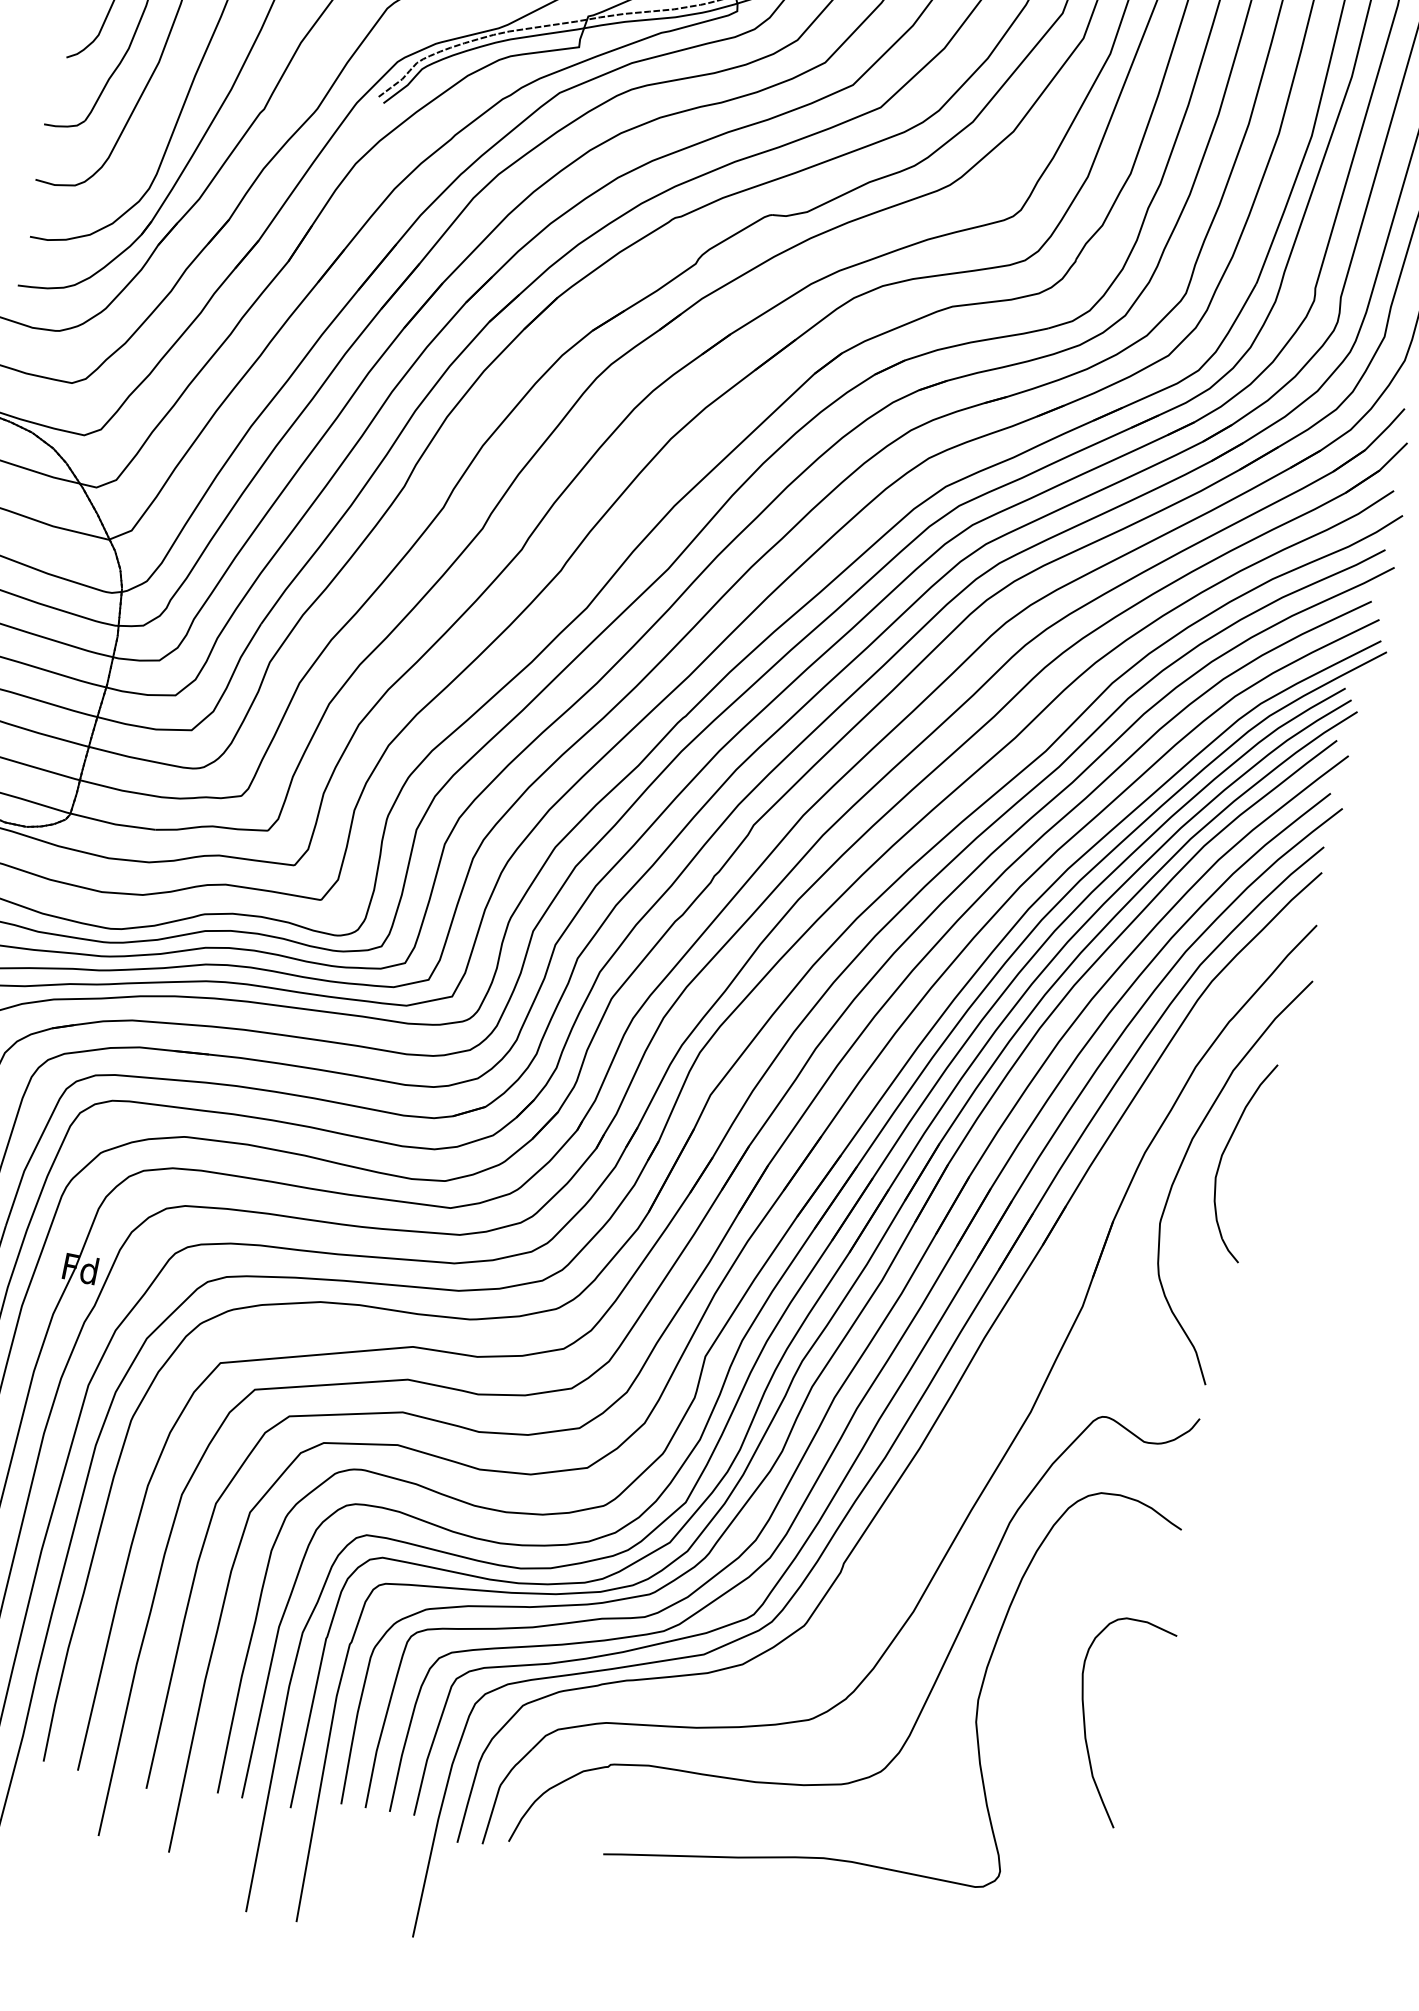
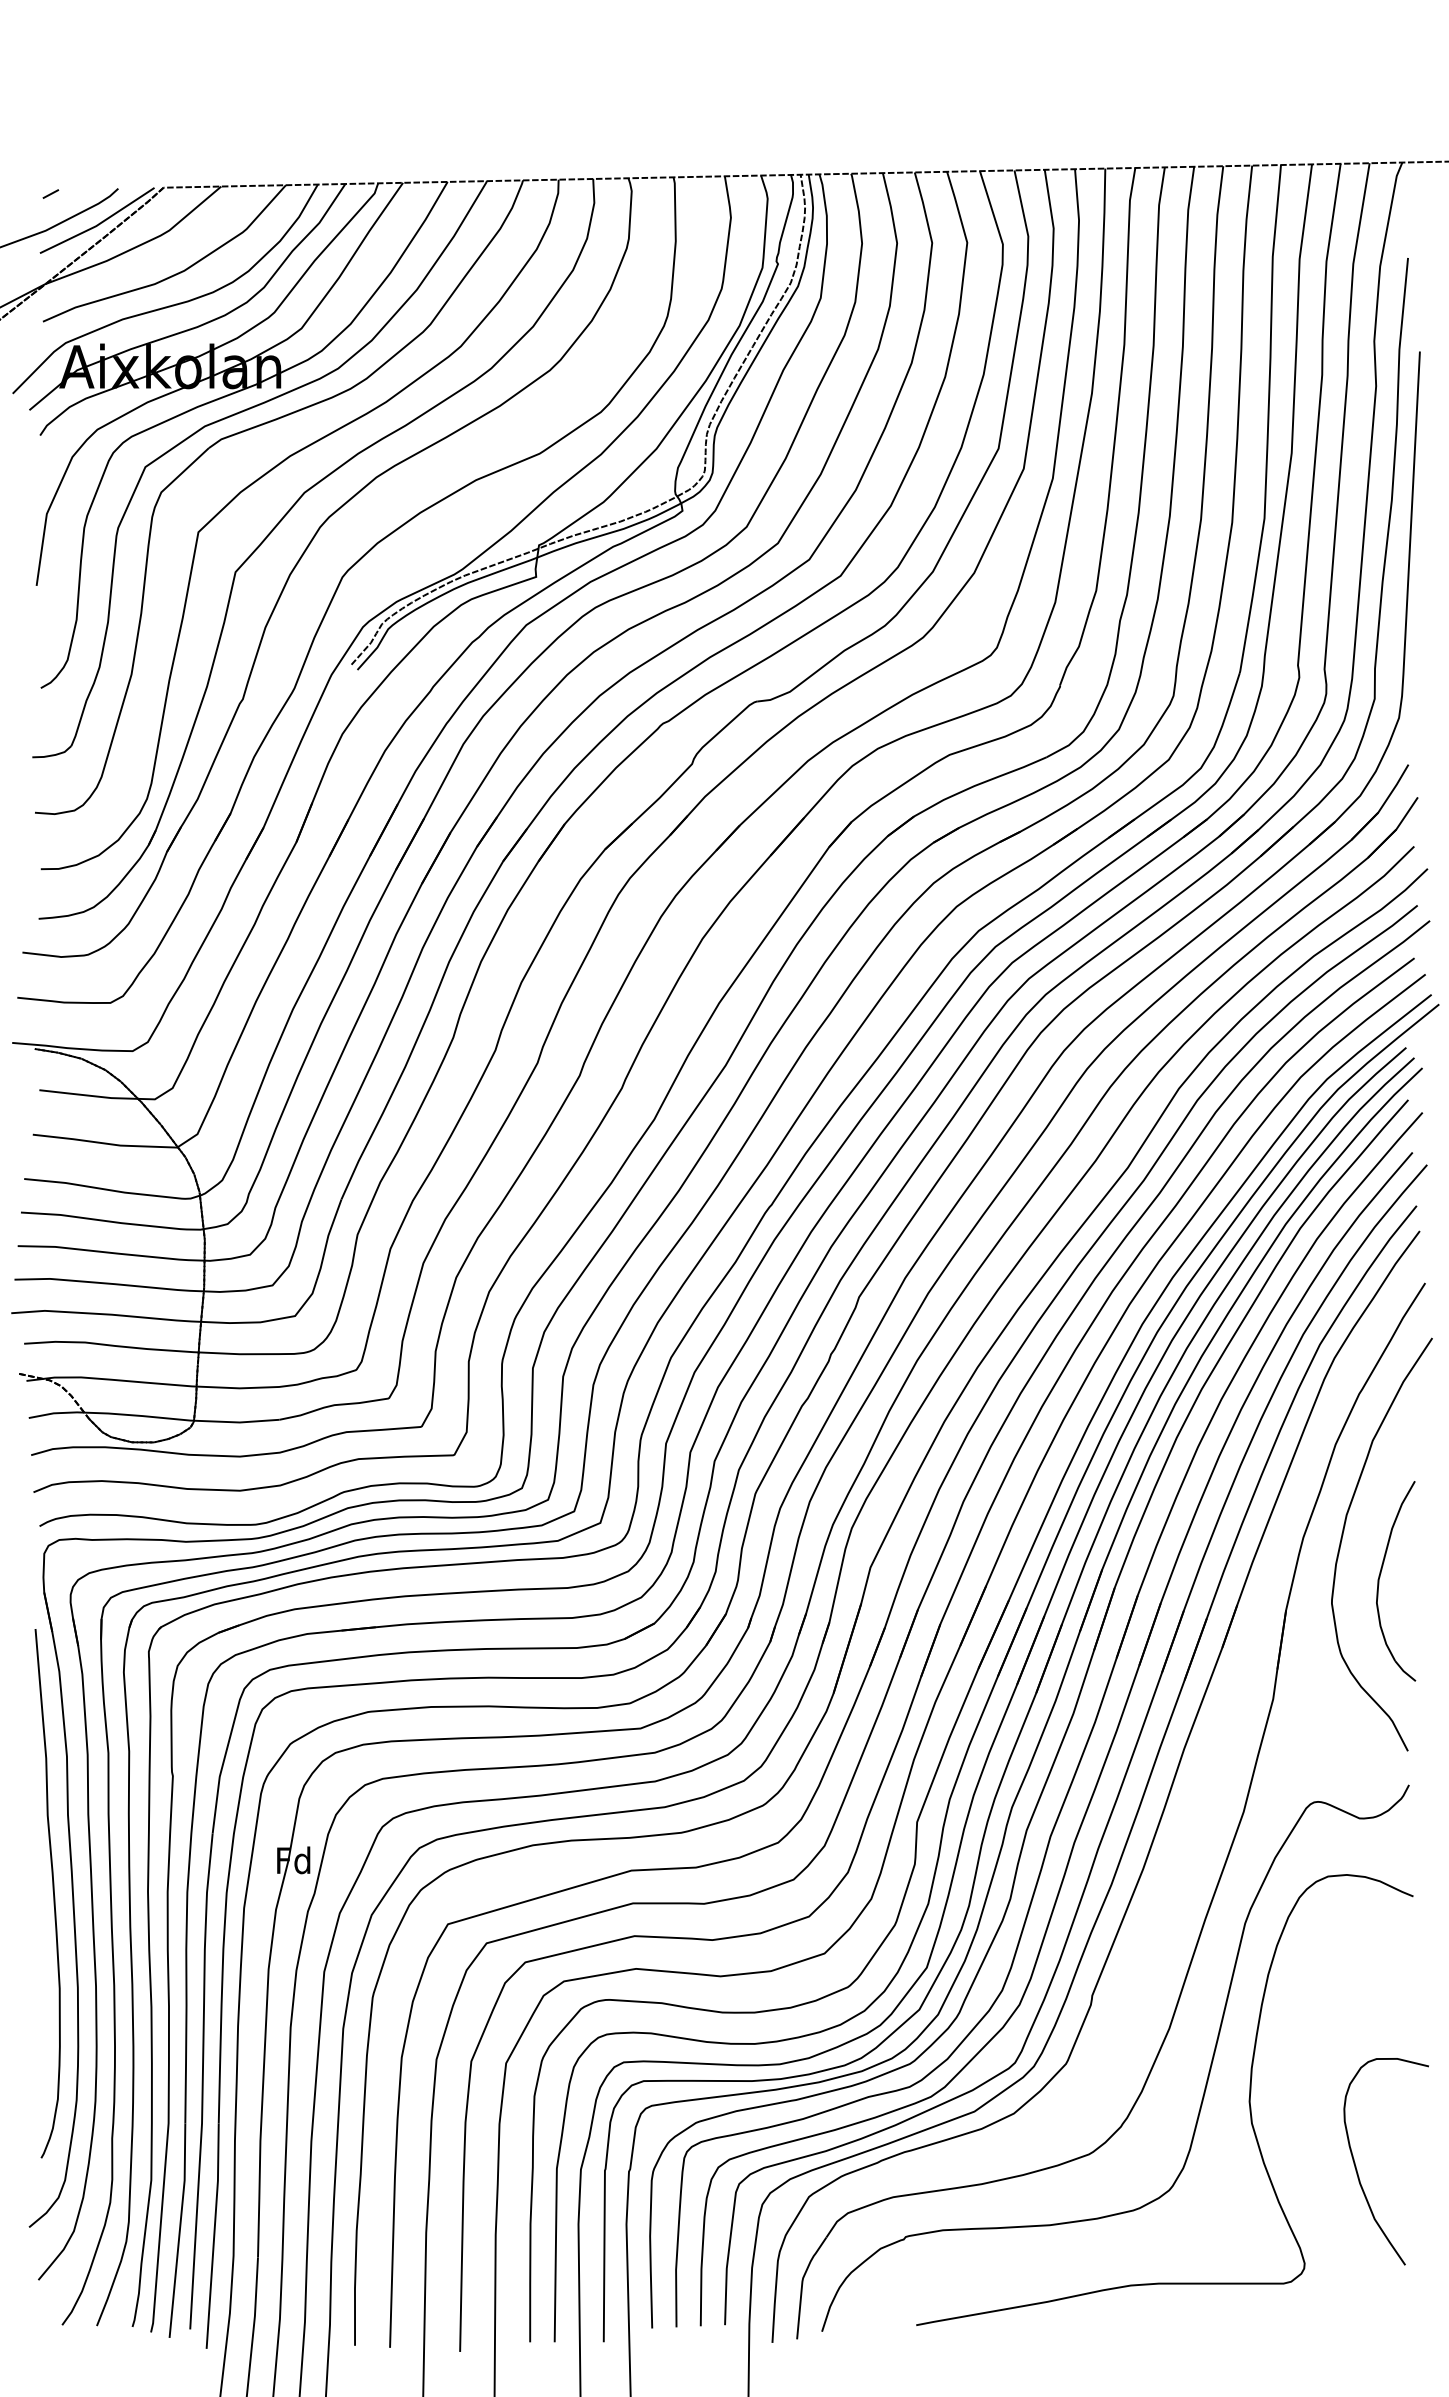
part: (1224, 1153) -> (1380, 1577), moved
curve: (1085, 1723) -> (1357, 2169), moved

